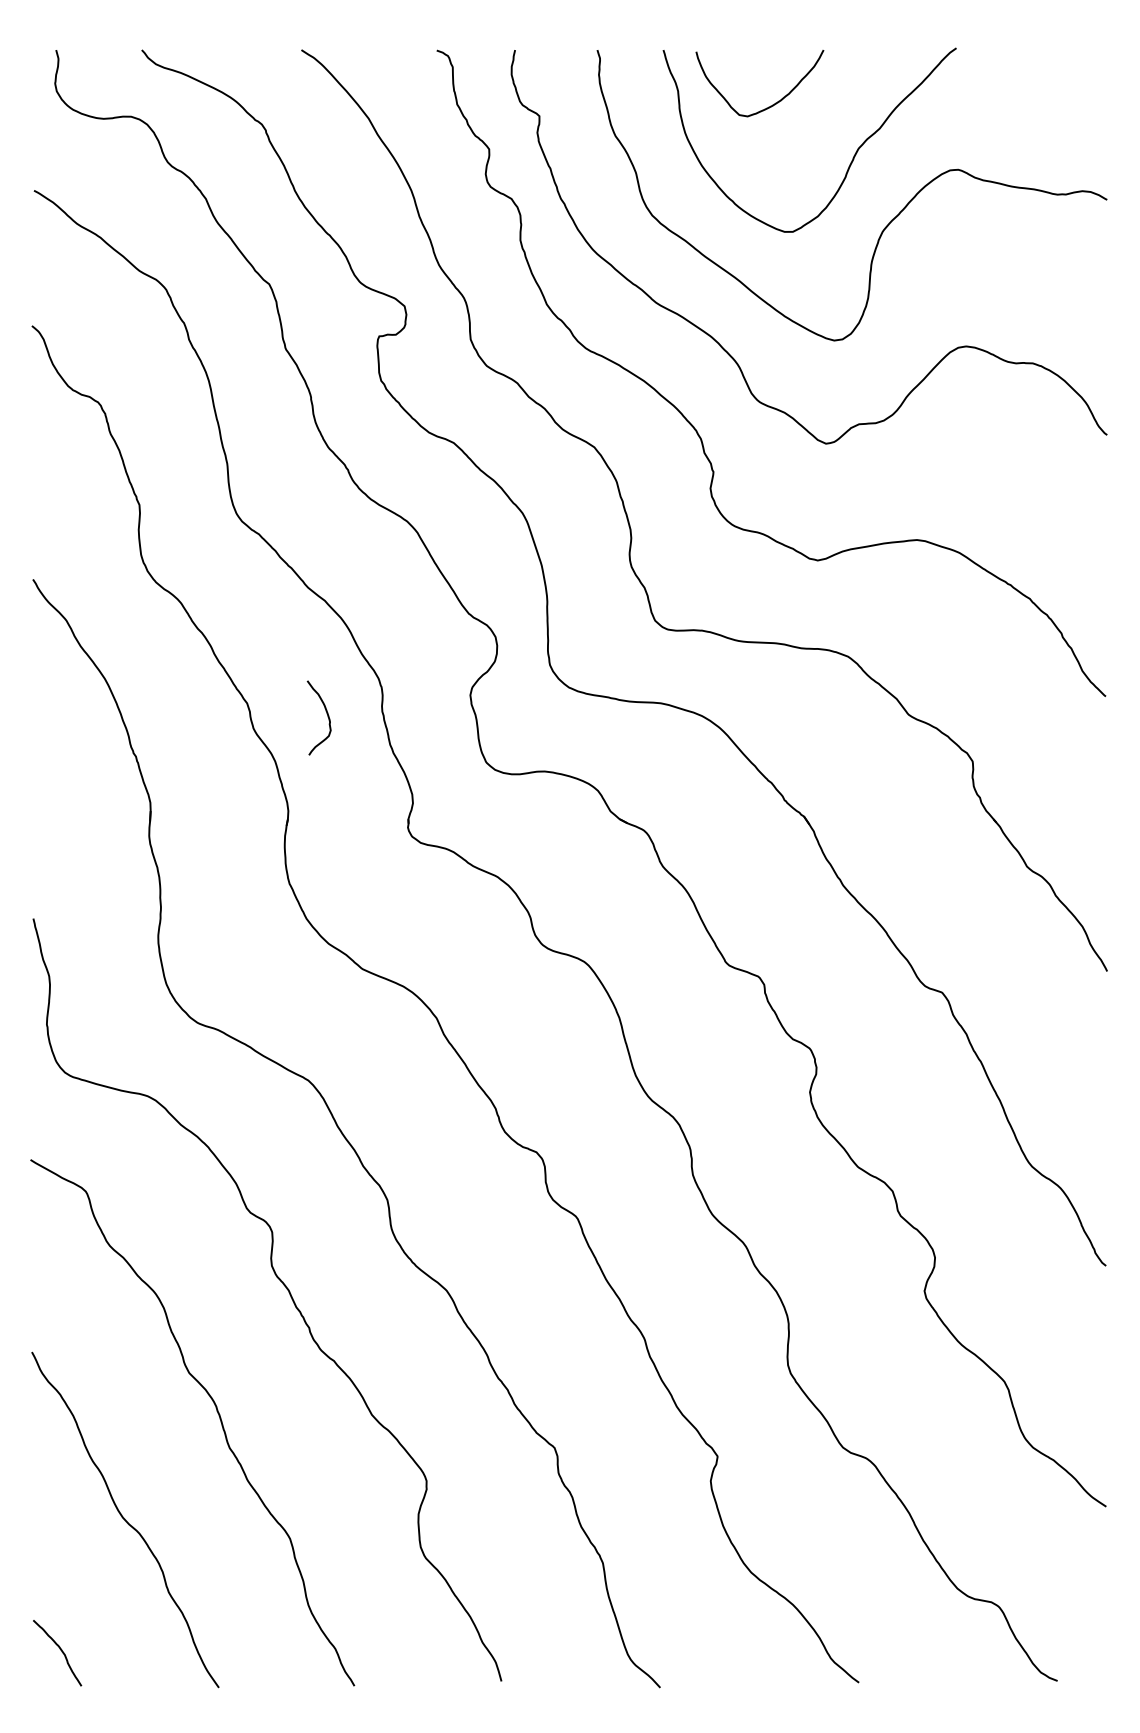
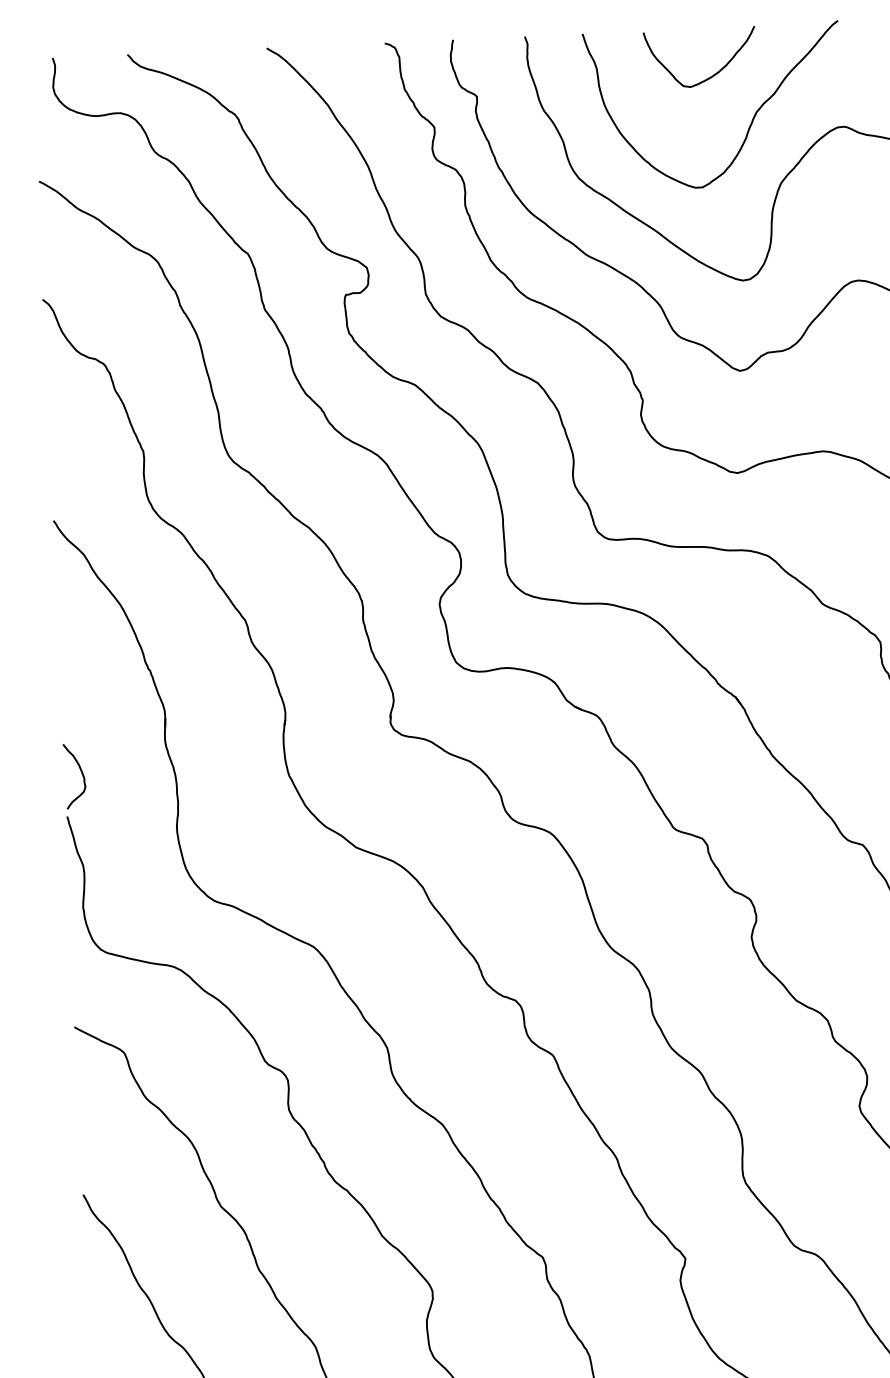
curve: (770, 105) -> (710, 76), moved
curve: (326, 714) -> (81, 772), moved

